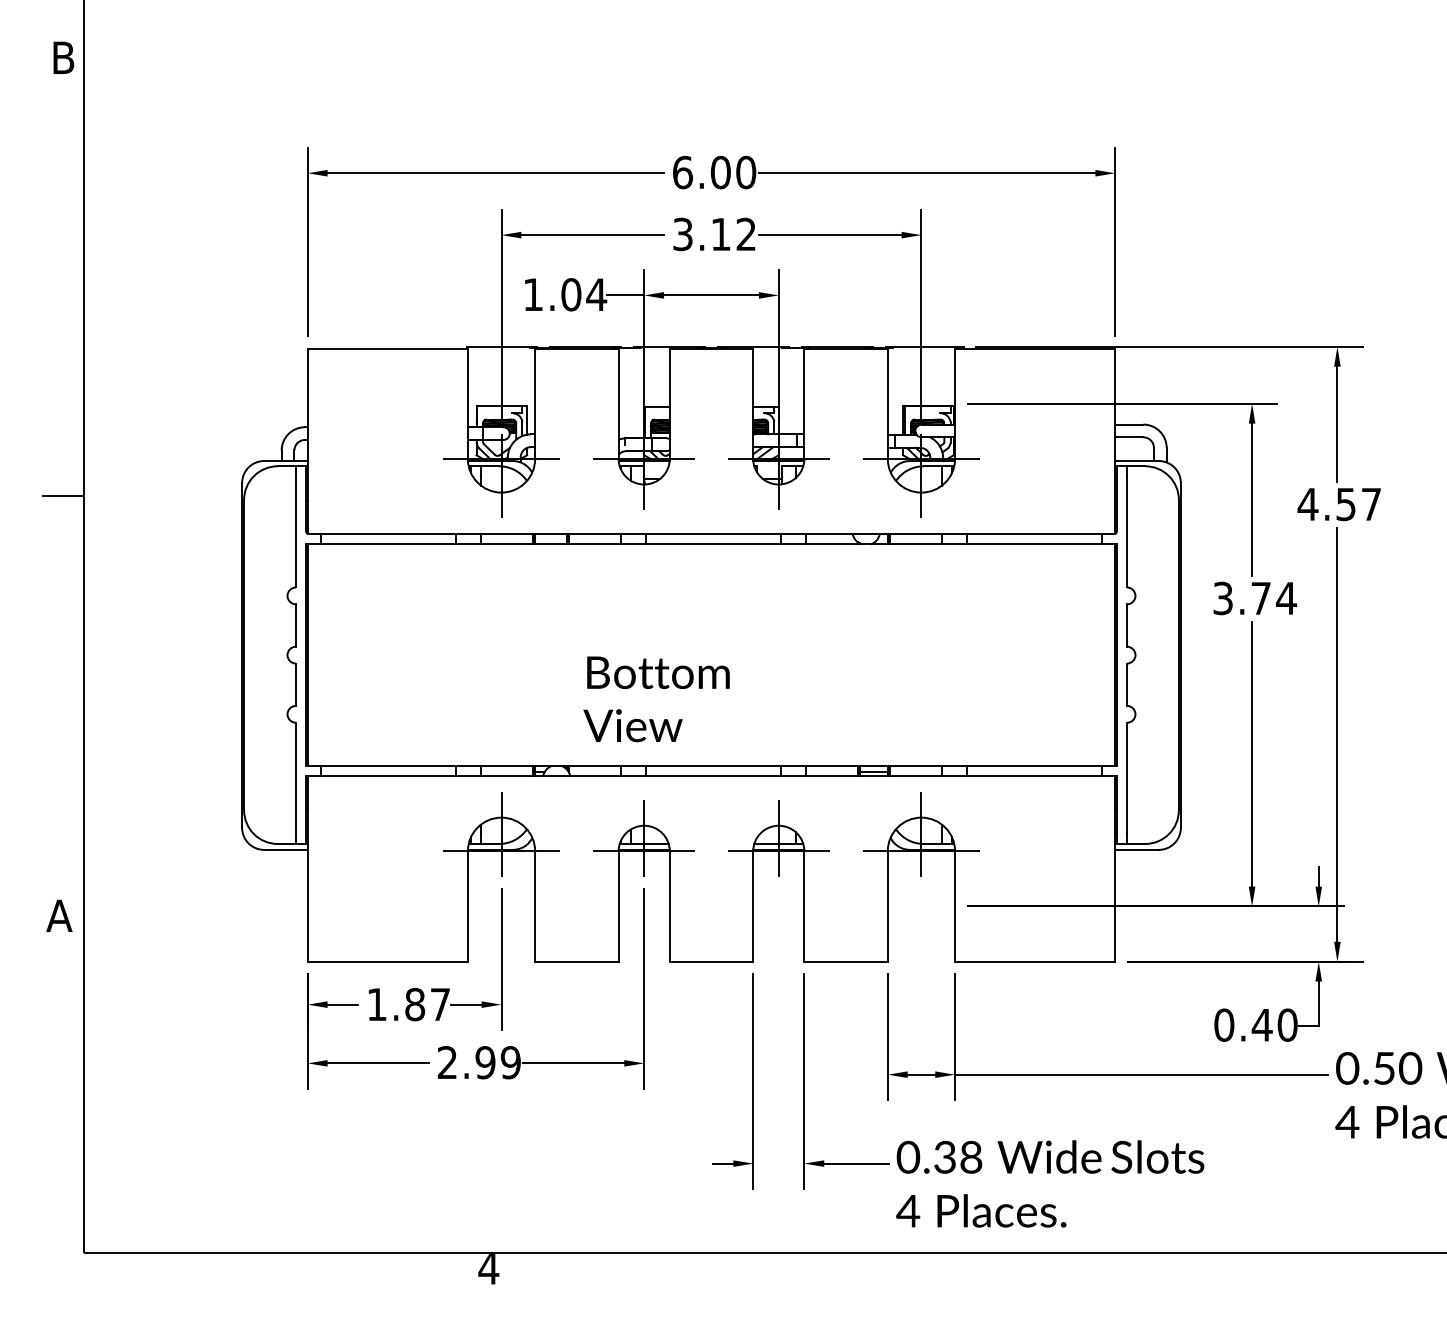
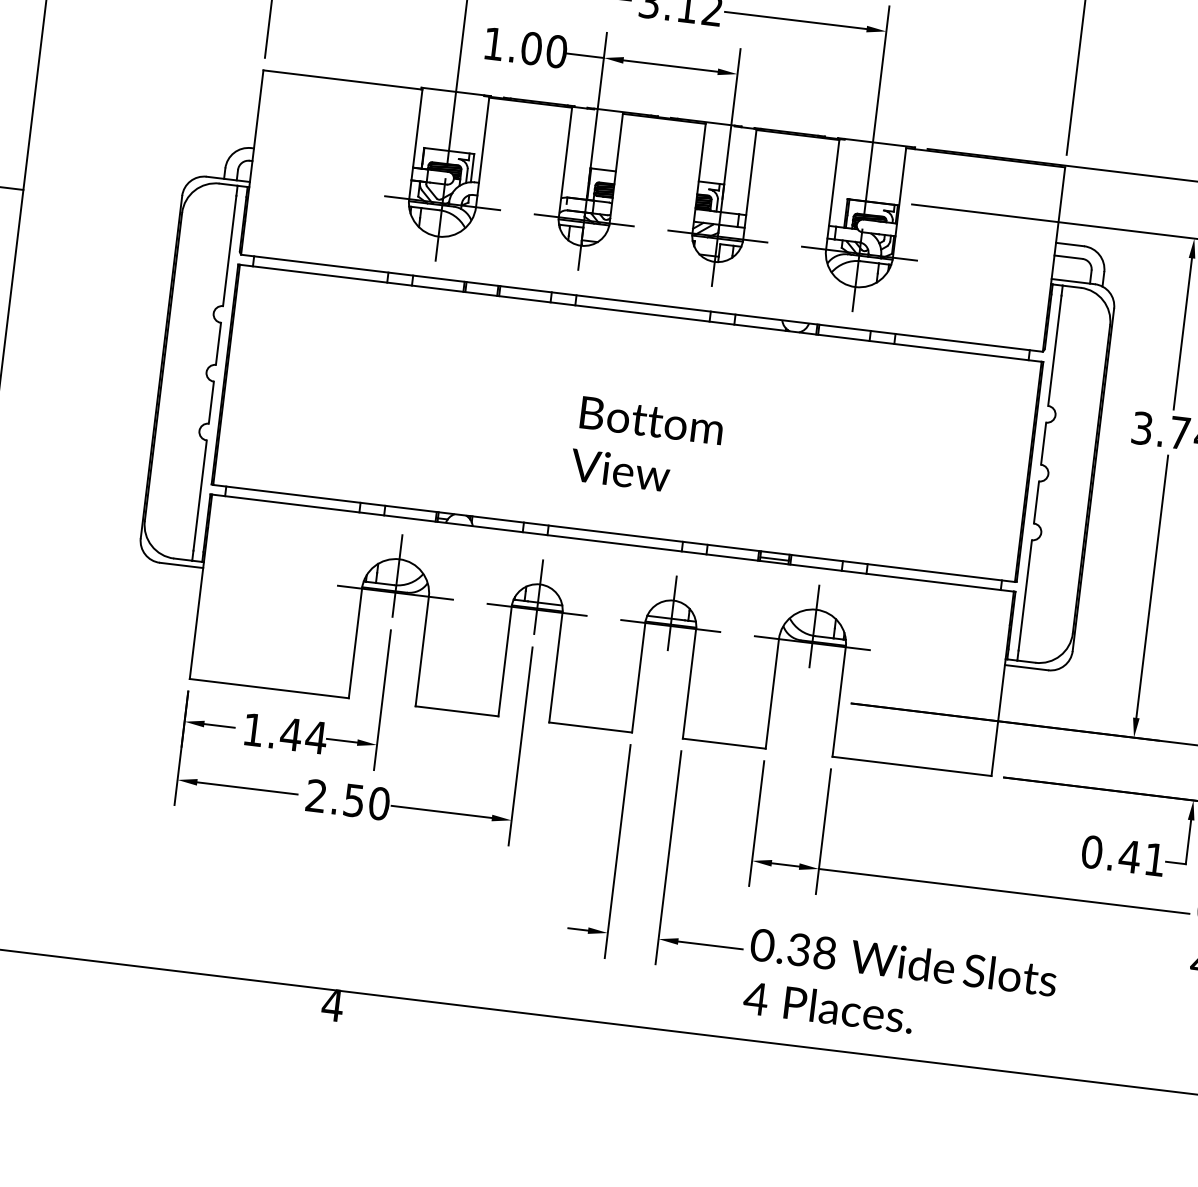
text: (596, 294) -> (556, 51), 1.04 -> 1.00
text: (656, 699) -> (646, 447), moved
text: (427, 1004) -> (303, 735), 1.87 -> 1.44
text: (1287, 1024) -> (1154, 859), 0.40 -> 0.41
text: (497, 1062) -> (366, 801), 2.99 -> 2.50

